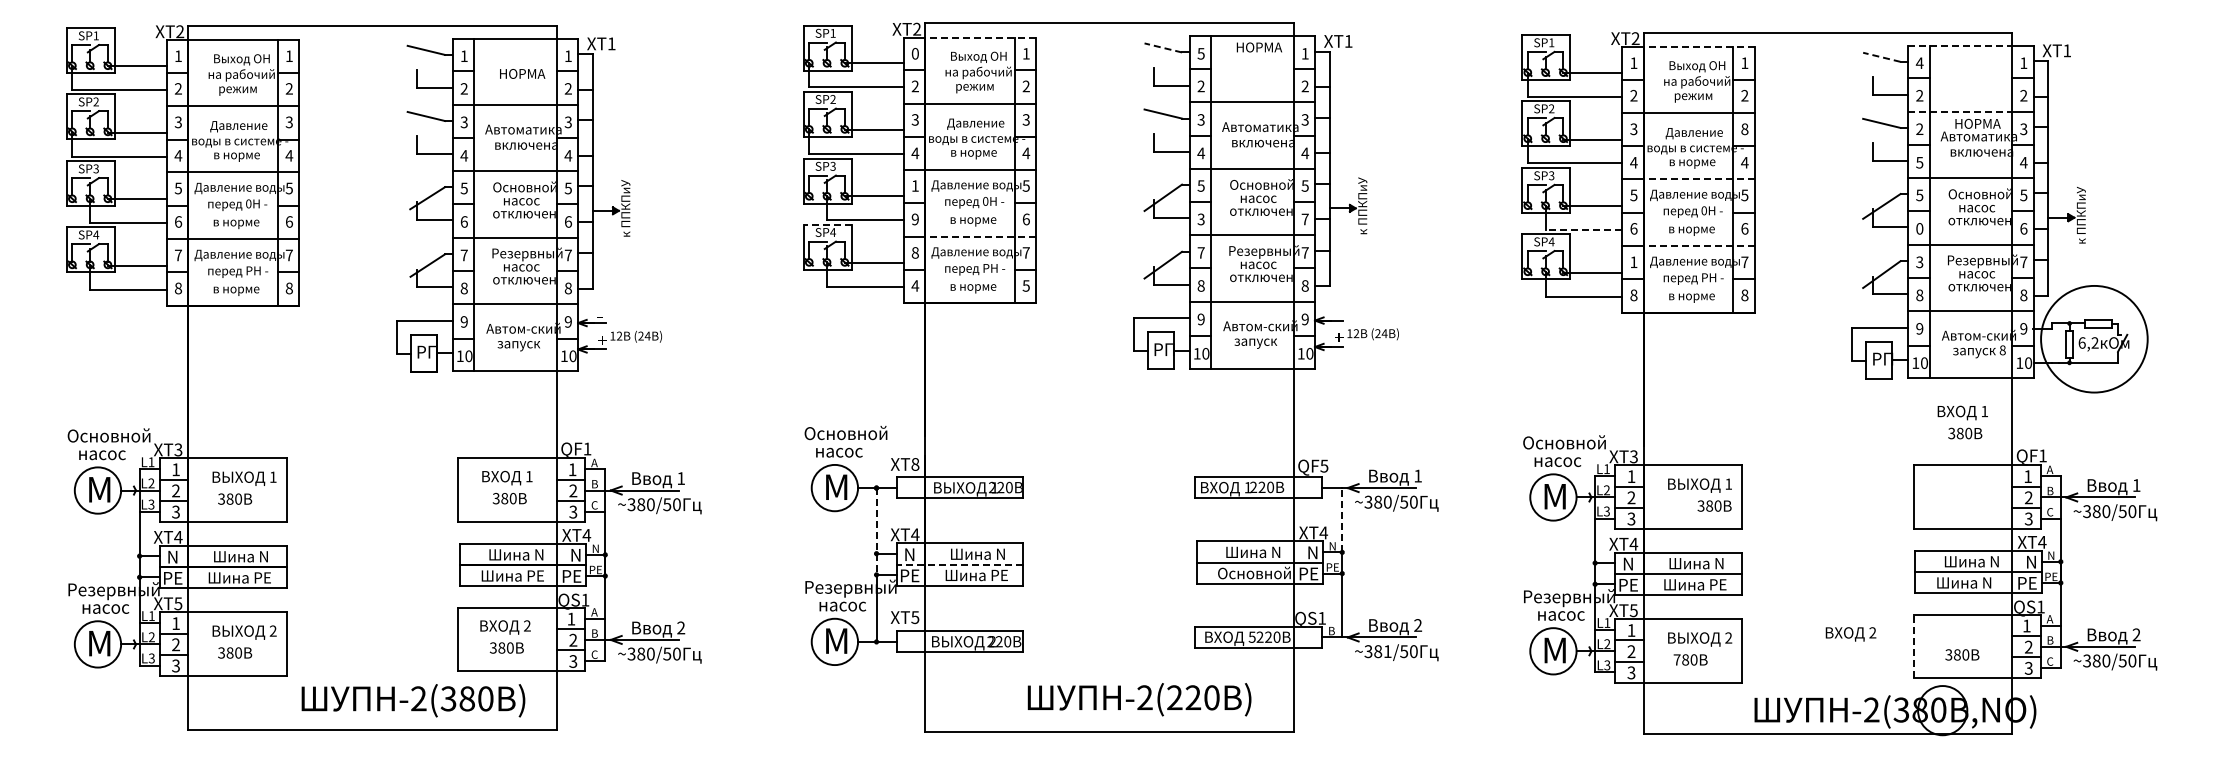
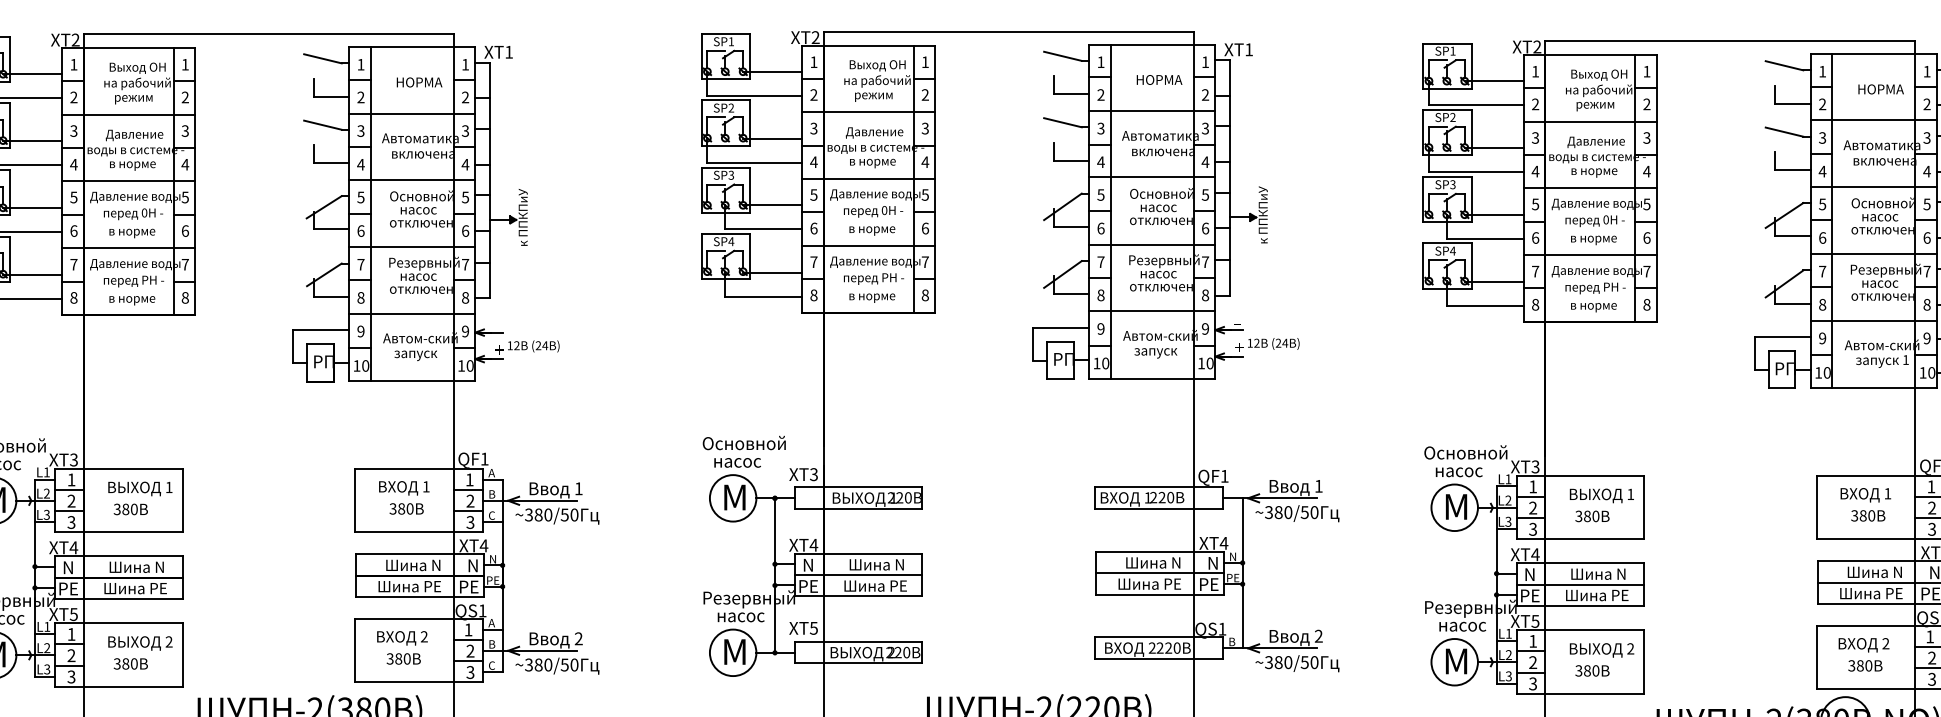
line: (980, 37) -> (879, 45), dashed -> solid
line: (1960, 45) -> (1863, 53), dashed -> solid
line: (1698, 46) -> (1600, 54), dashed -> solid
line: (1162, 47) -> (1062, 55), dashed -> solid
text: (1258, 47) -> (1158, 80), moved
text: (914, 53) -> (813, 61), 0 -> 1
text: (1200, 53) -> (1100, 61), 5 -> 1
line: (1881, 57) -> (1784, 65), dashed -> solid
text: (1919, 62) -> (1822, 70), 4 -> 1
line: (1960, 111) -> (1863, 120), dashed -> solid
text: (1977, 123) -> (1880, 89), moved
text: (1744, 128) -> (1646, 137), 8 -> 3
text: (1919, 129) -> (1822, 138), 2 -> 3
text: (1919, 162) -> (1822, 171), 5 -> 4
line: (1698, 179) -> (1600, 188), dashed -> solid
text: (914, 185) -> (813, 194), 1 -> 5
text: (914, 219) -> (813, 228), 9 -> 6
text: (1200, 219) -> (1100, 228), 3 -> 6
text: (1304, 219) -> (1204, 228), 7 -> 6
line: (827, 224) -> (725, 233), dashed -> solid
text: (1919, 228) -> (1822, 237), 0 -> 6
line: (1583, 229) -> (1484, 238), dashed -> solid
line: (980, 236) -> (879, 245), dashed -> solid
line: (1698, 246) -> (1600, 255), dashed -> solid
text: (914, 252) -> (813, 261), 8 -> 7
text: (1633, 261) -> (1535, 270), 1 -> 7
text: (1919, 262) -> (1822, 271), 3 -> 7
text: (915, 285) -> (814, 294), 4 -> 8
text: (1025, 285) -> (924, 294), 5 -> 8
text: (2002, 350) -> (1905, 360), 8 -> 1
text: (1962, 422) -> (1865, 504), moved
text: (915, 464) -> (814, 474), XT8 -> XT3
text: (1324, 465) -> (1224, 475), QF5 -> QF1
text: (1714, 505) -> (1592, 515), moved
line: (1342, 519) -> (1242, 529), dashed -> solid
line: (876, 531) -> (774, 541), dashed -> solid
line: (959, 564) -> (858, 575), dashed -> solid
text: (1254, 572) -> (1154, 583), Основной -> Шина РЕ
text: (1991, 582) -> (1894, 593), Шина N -> Шина РЕ
text: (1850, 634) -> (1863, 645), moved
text: (1251, 636) -> (1151, 647), 5 -> 2
line: (1913, 646) -> (1816, 657), dashed -> solid
text: (1387, 651) -> (1288, 662), ~381/50 -> ~380/50
text: (1676, 659) -> (1578, 670), 780 -> 380

